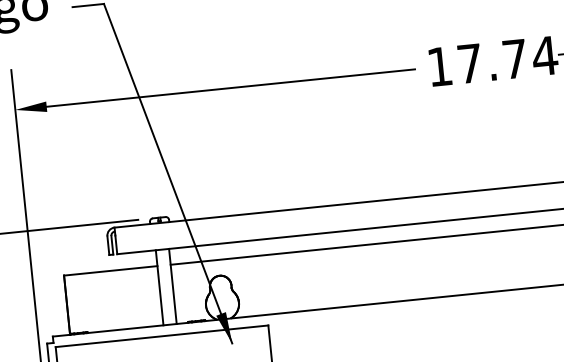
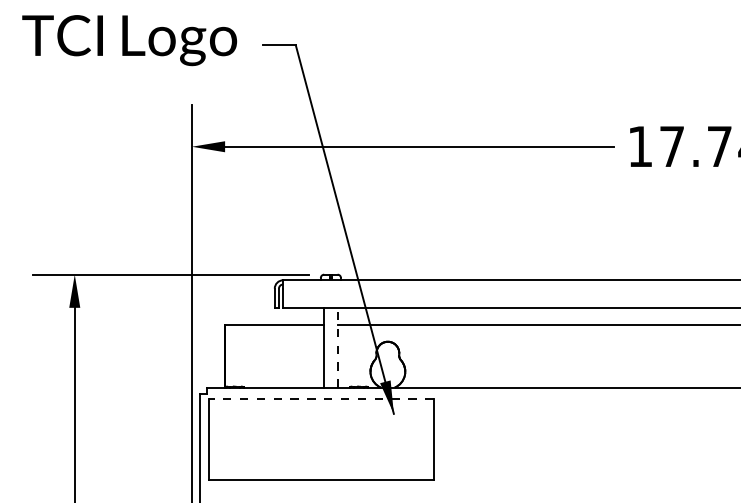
line: (172, 286) -> (337, 348), solid -> dashed
line: (161, 335) -> (320, 398), solid -> dashed

